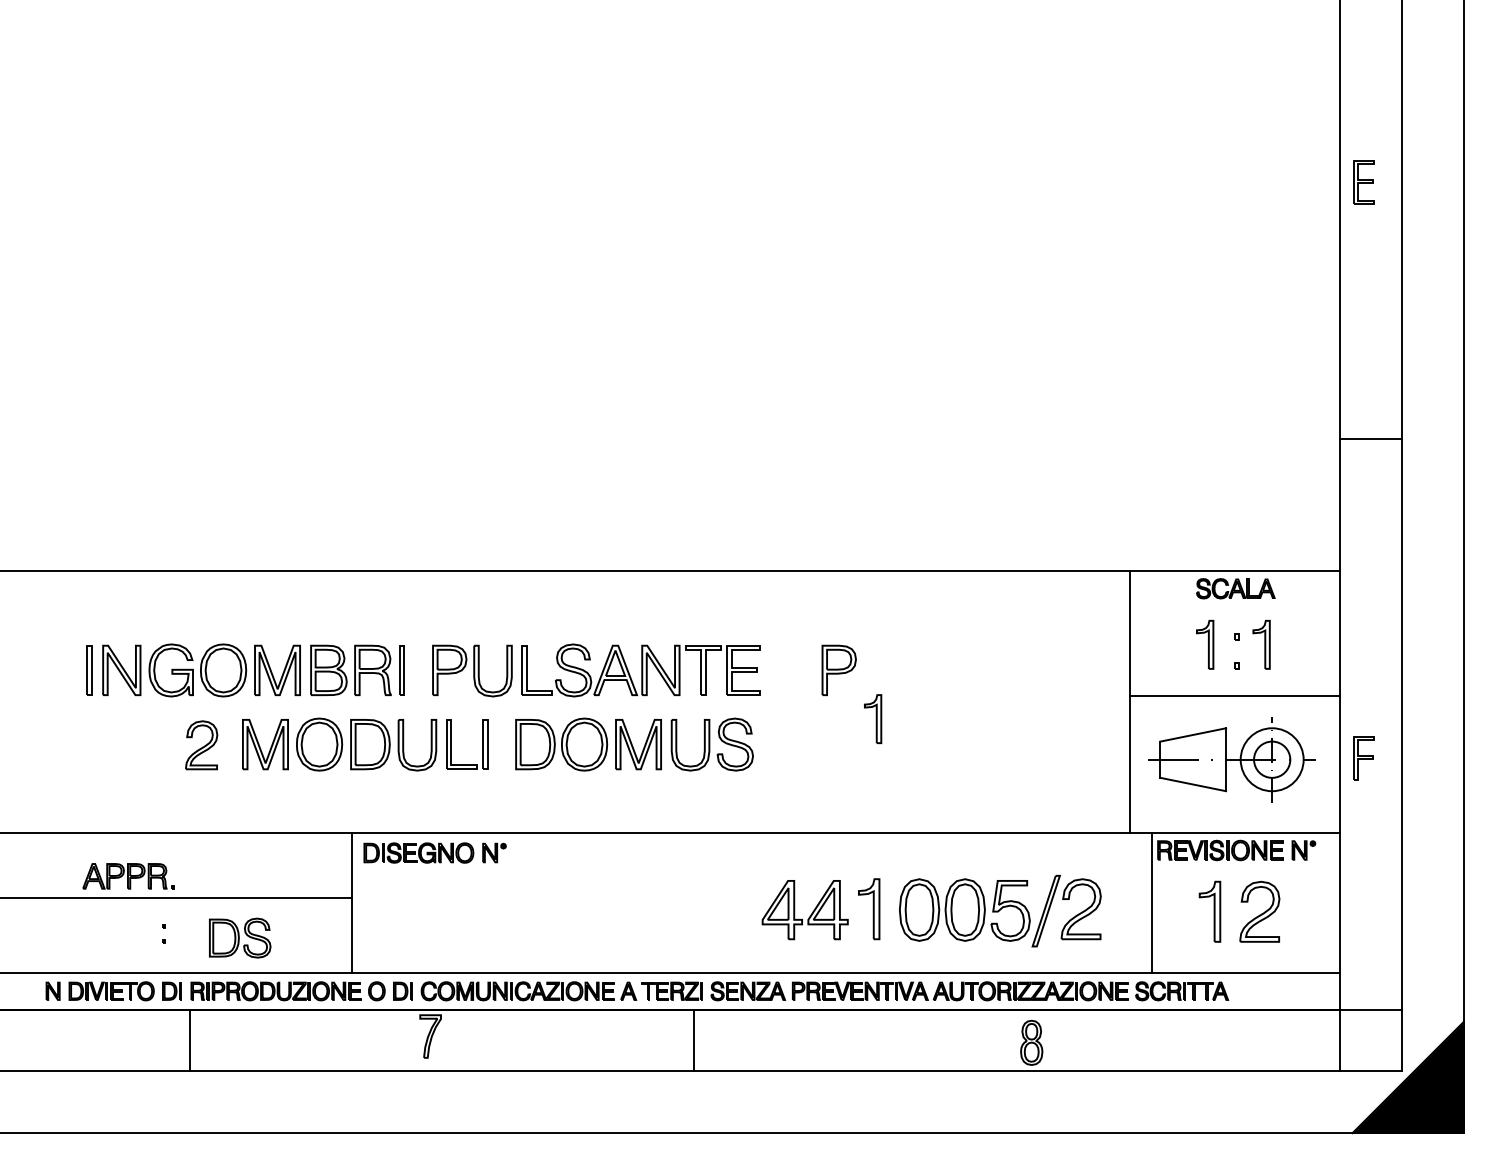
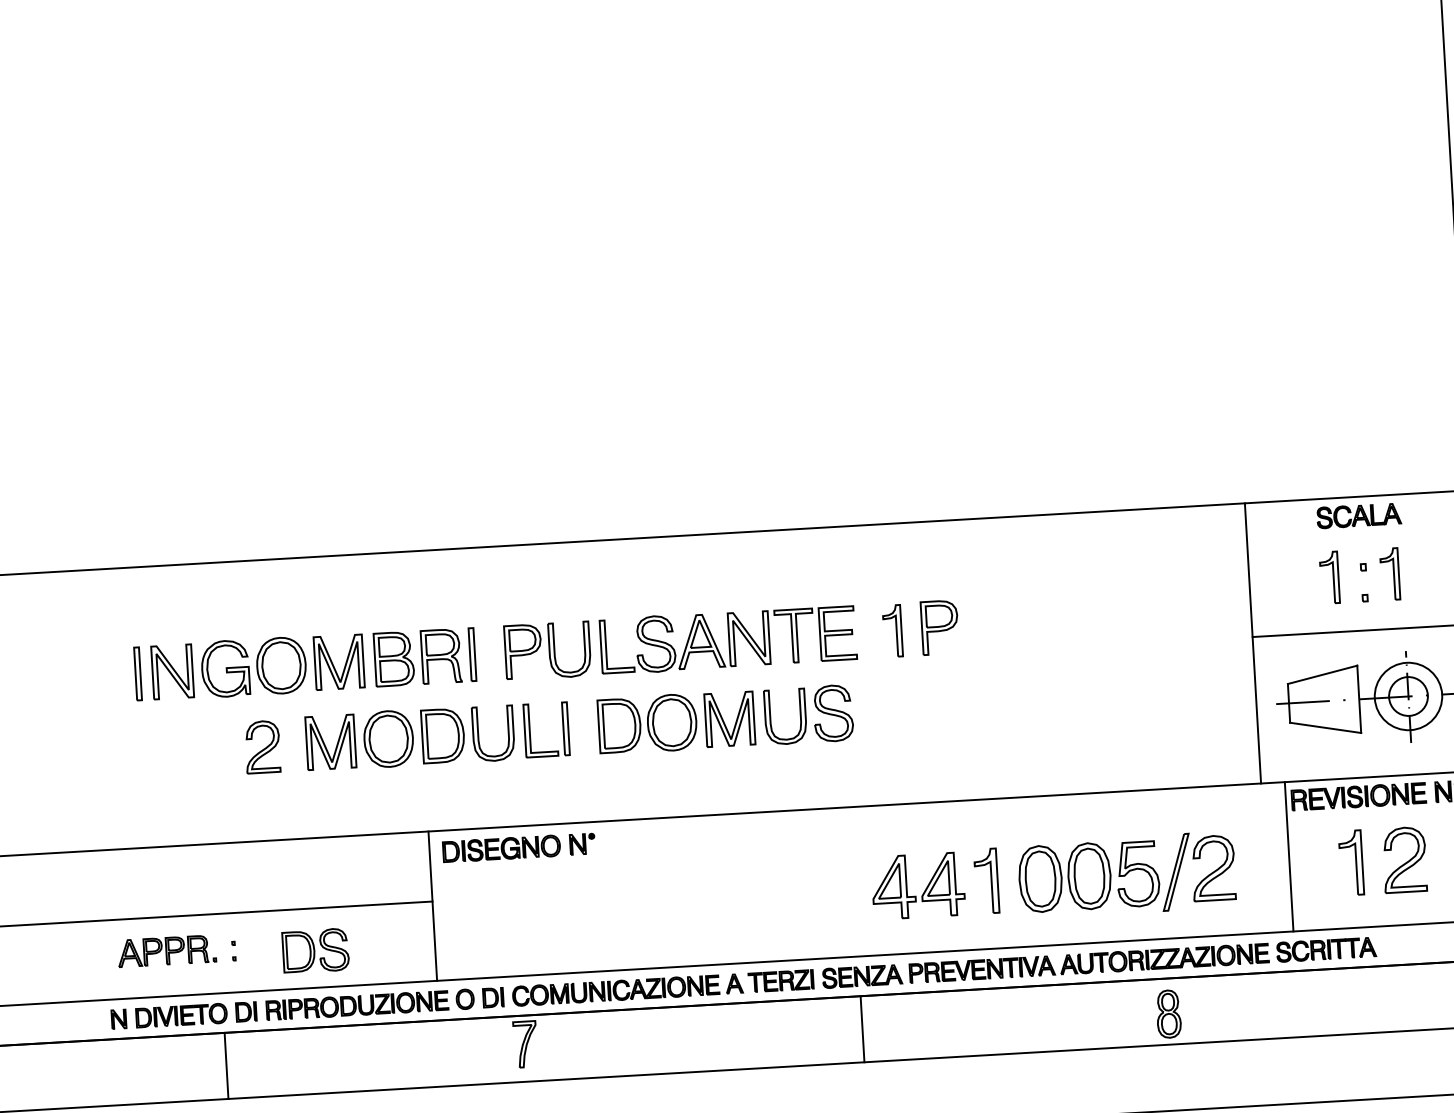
part: (873, 719) -> (893, 631), moved
part: (128, 876) -> (166, 951), moved
line: (189, 1040) -> (226, 1065), moved
line: (693, 1040) -> (862, 1029), moved

